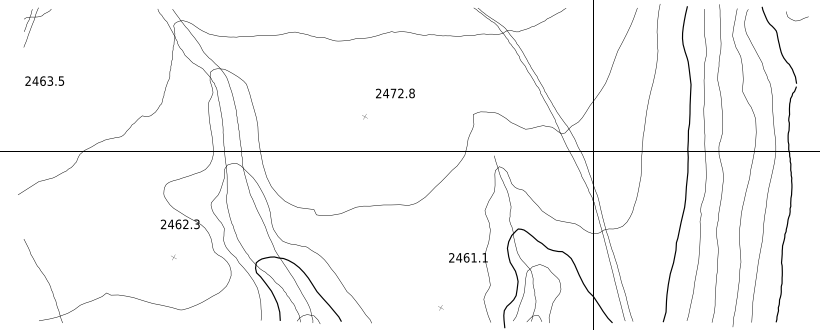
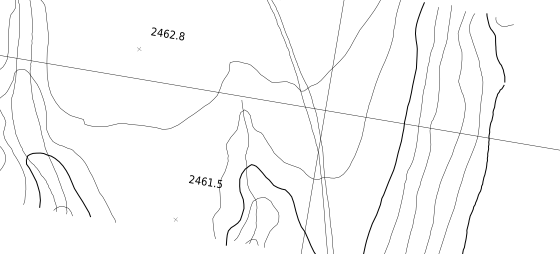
curve: (797, 20) -> (503, 26), moved
text: (393, 93) -> (166, 33), 2472.8 -> 2462.8
text: (484, 257) -> (219, 183), 2461.1 -> 2461.5

